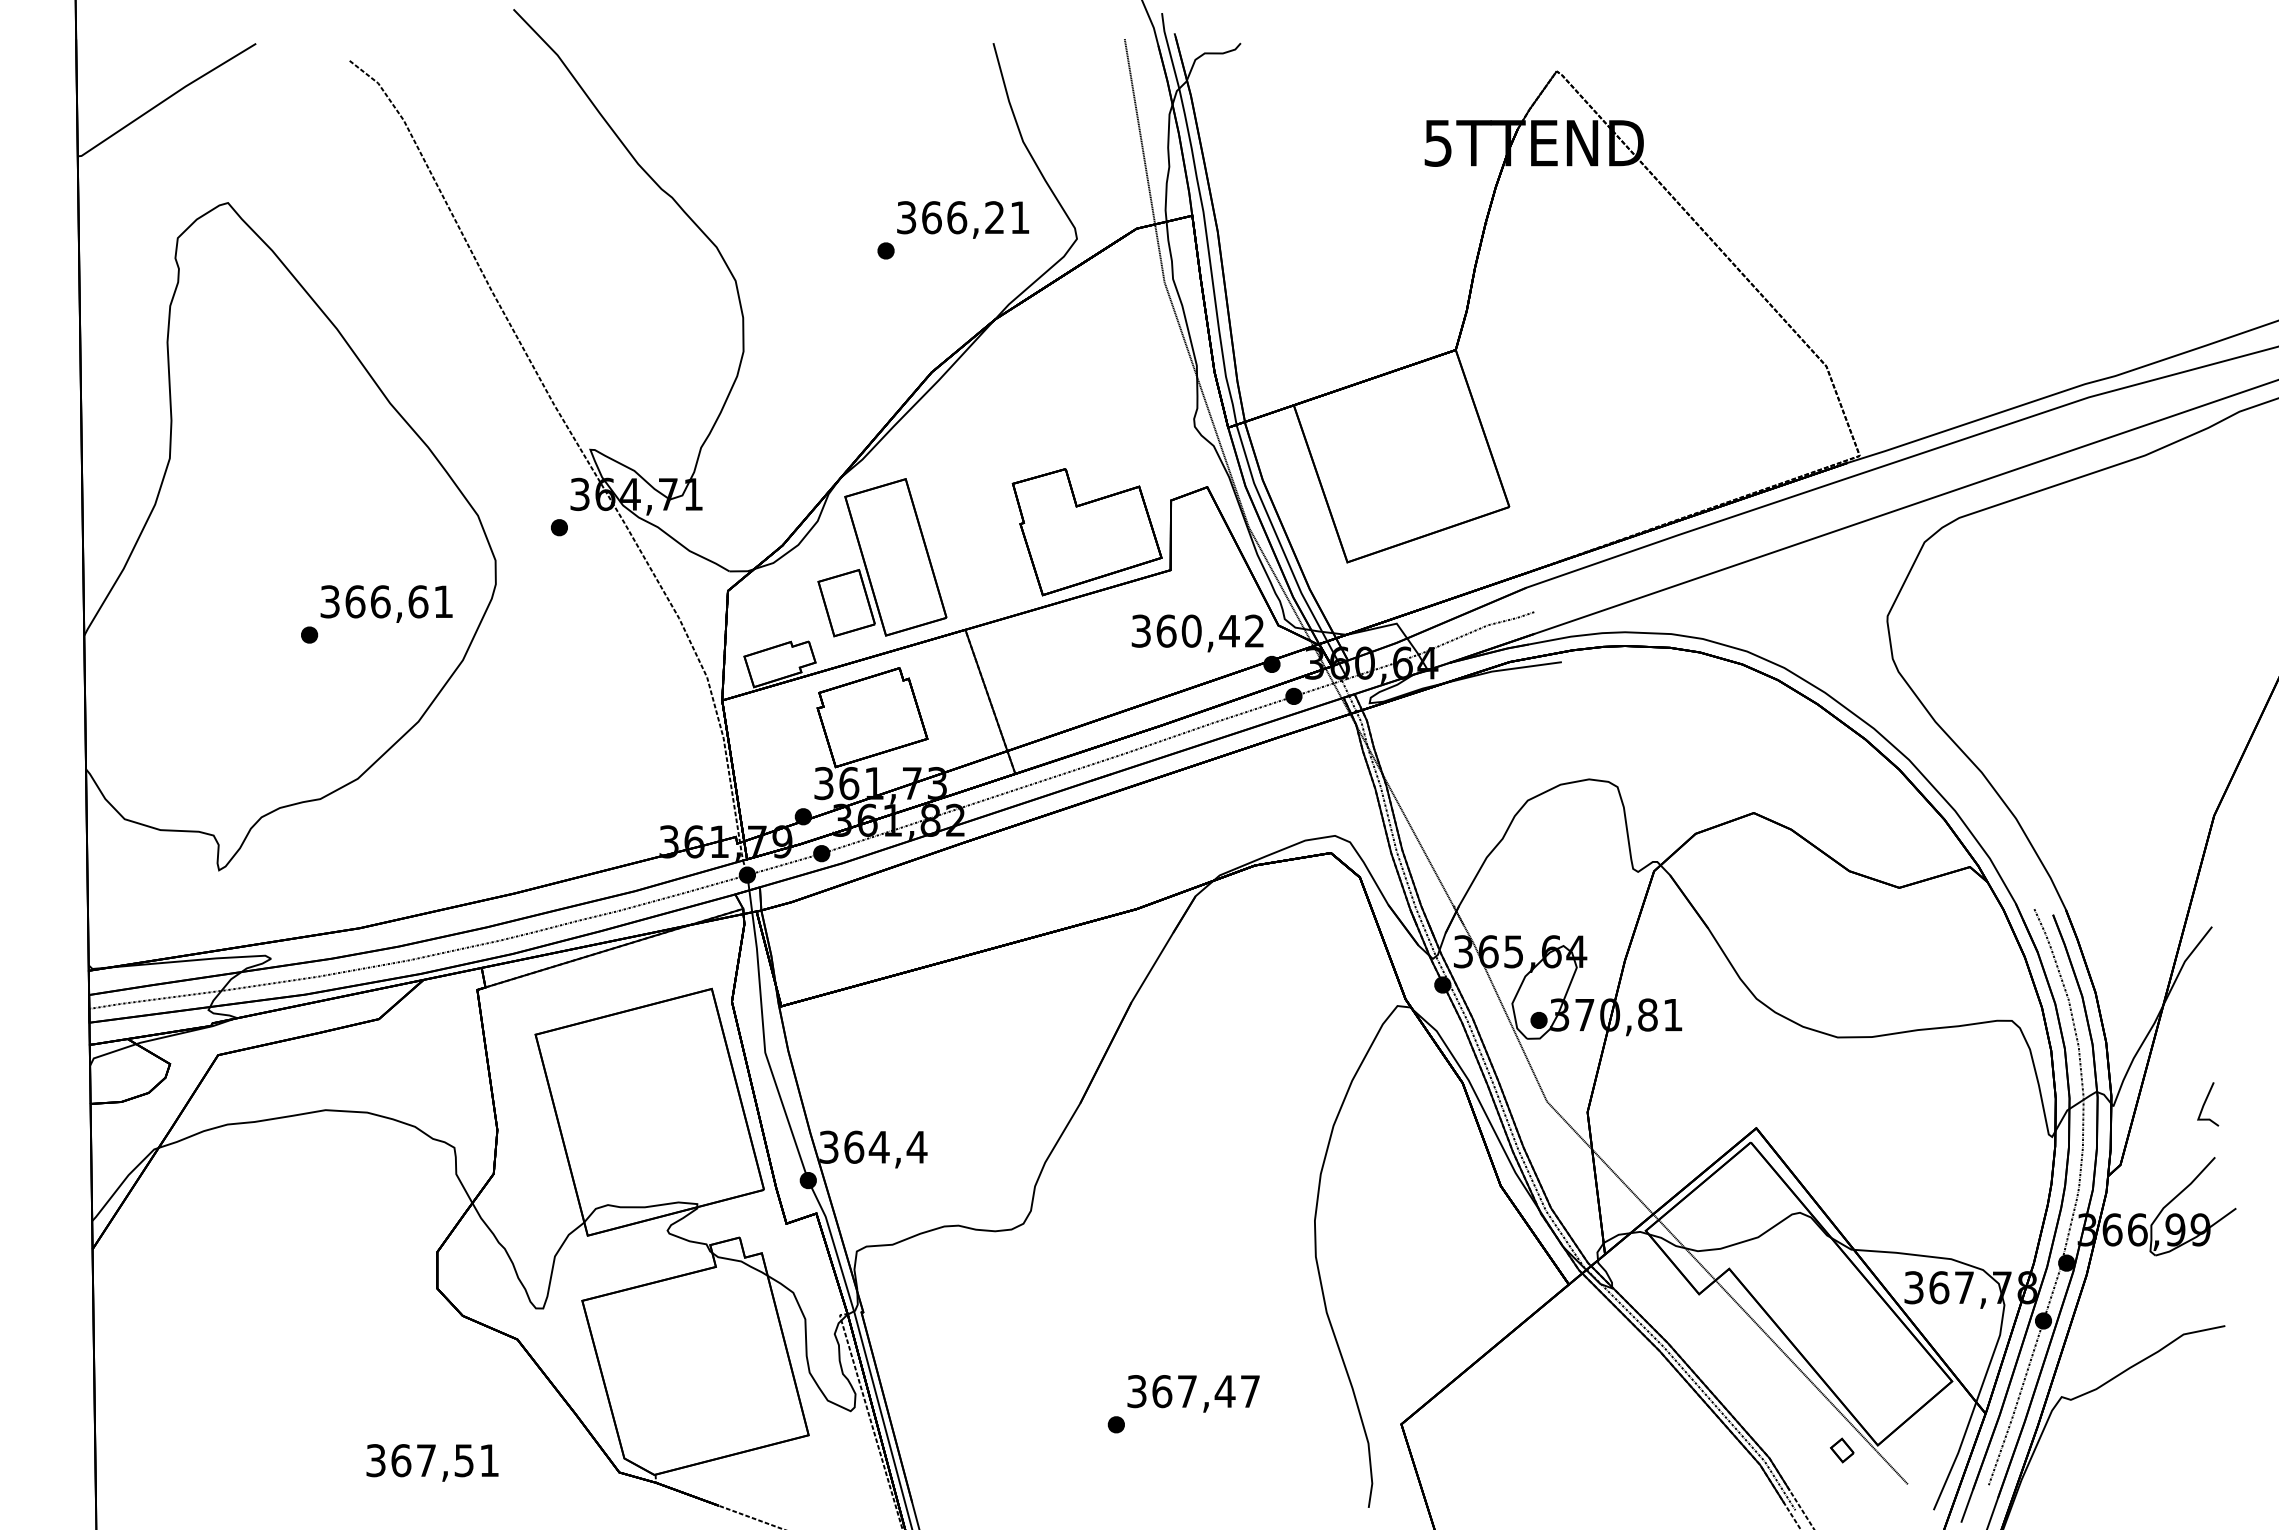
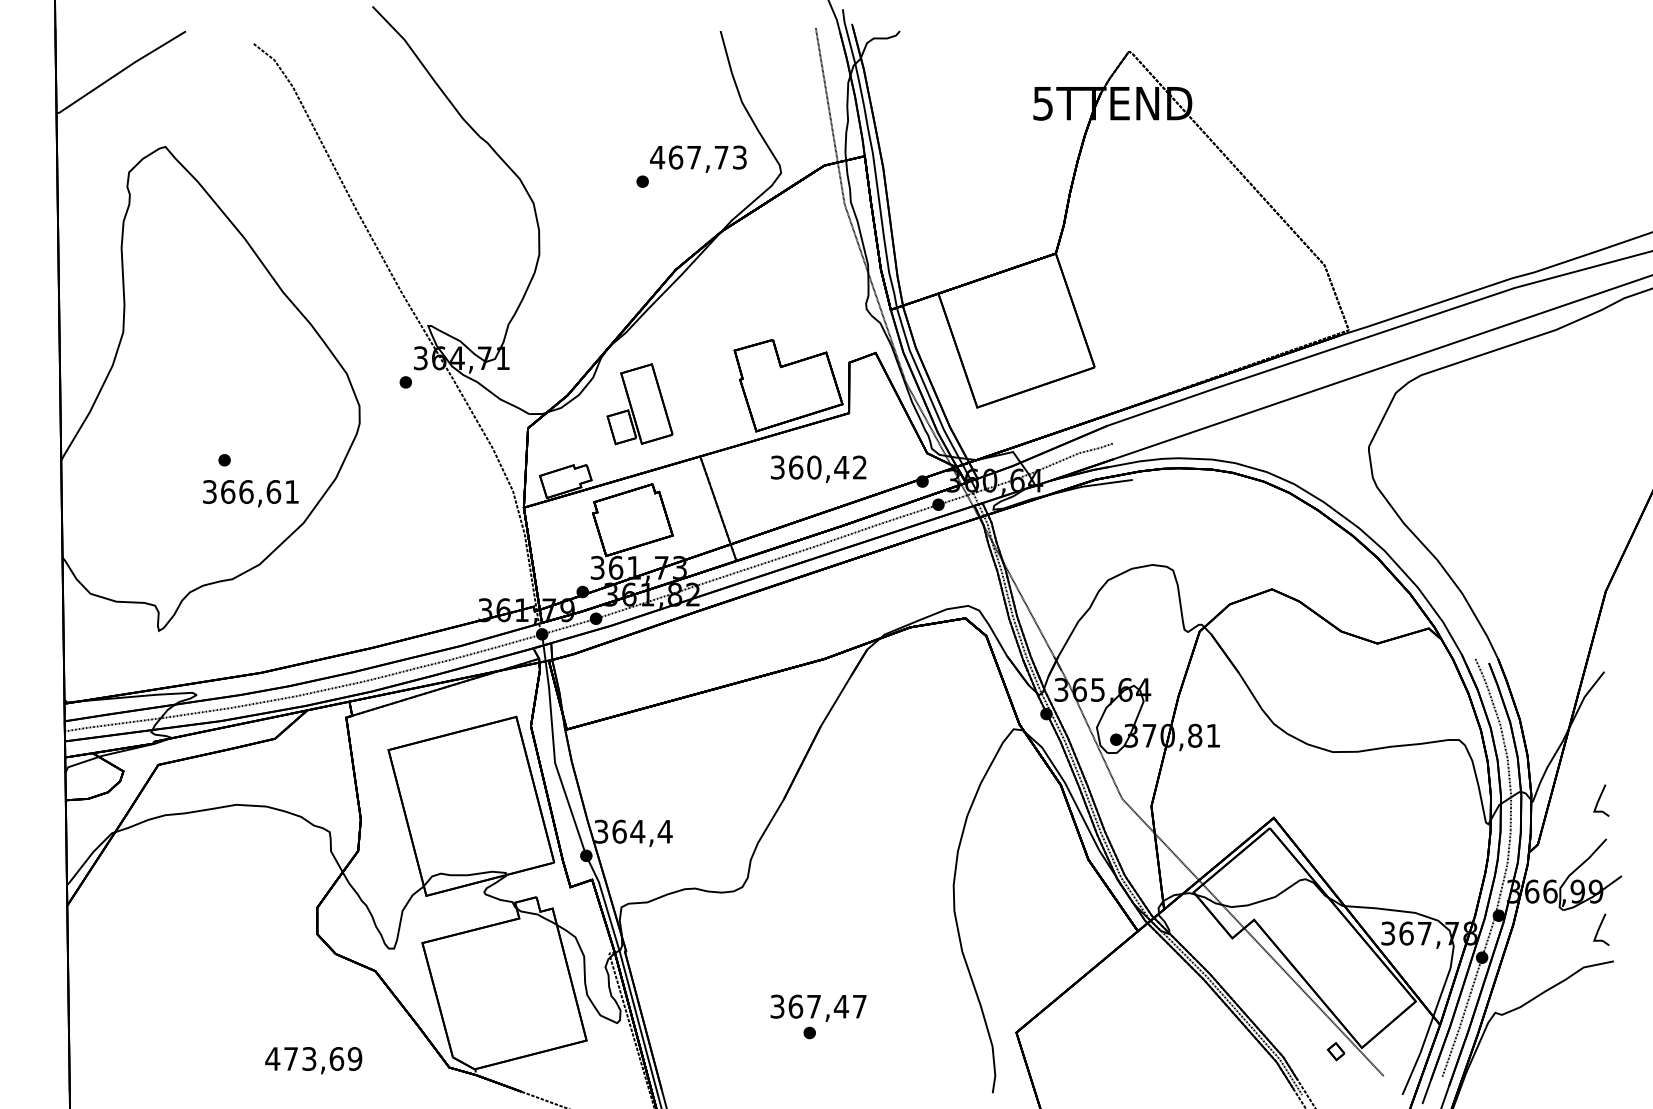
text: (962, 217) -> (698, 157), 366,21 -> 467,73
part: (882, 557) -> (640, 404), size x0.7
text: (386, 603) -> (250, 493), moved
text: (1197, 633) -> (818, 469), moved
line: (2205, 1281) -> (1599, 929), added
text: (1193, 1393) -> (818, 1008), moved
text: (432, 1460) -> (313, 1058), 367,51 -> 473,69

